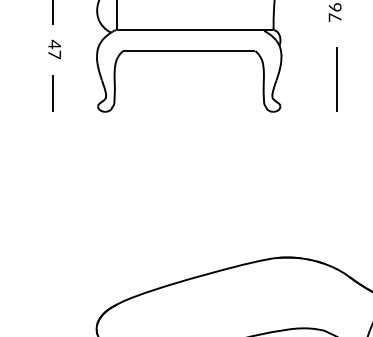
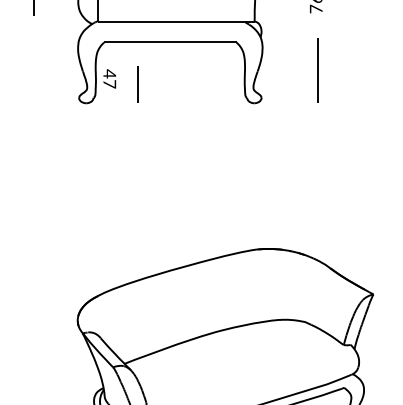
text: (54, 49) -> (109, 78), moved
line: (52, 93) -> (137, 84), moved

